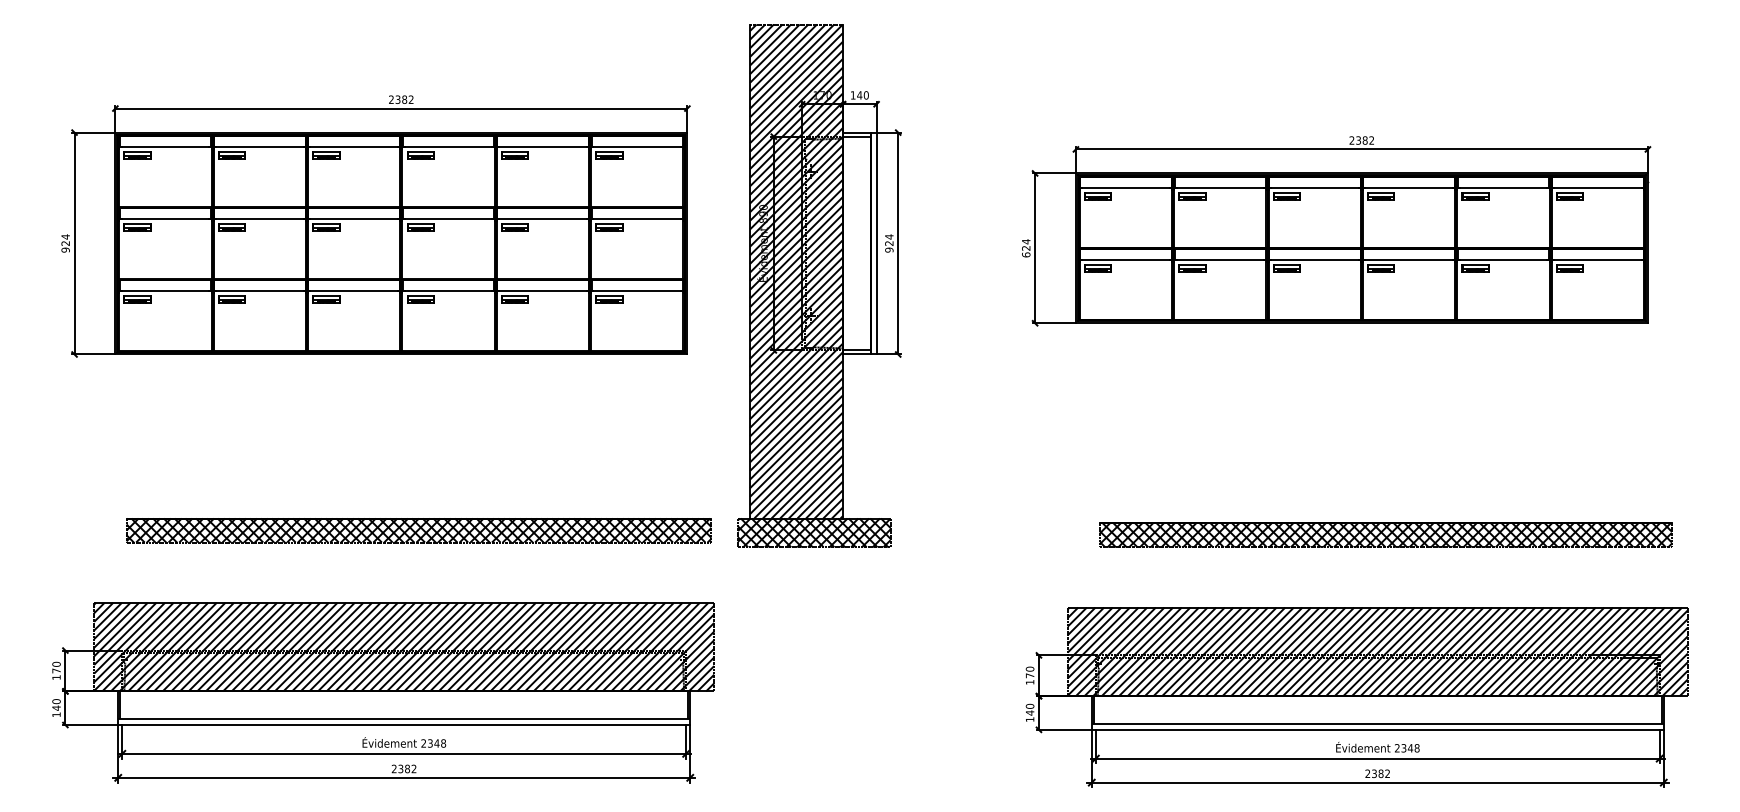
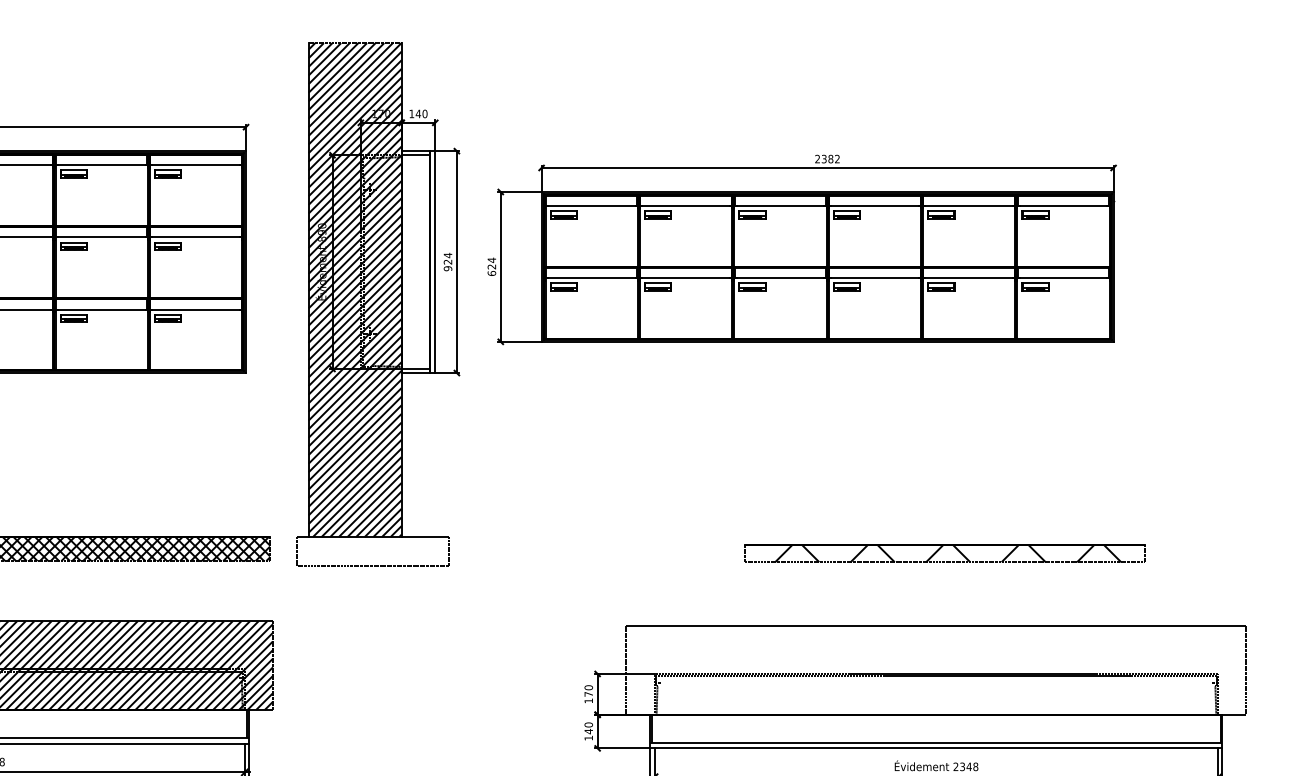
part: (1336, 231) -> (802, 250), moved
hatch: (814, 532) -> (373, 551), removed
part: (1385, 534) -> (944, 553), size x0.7
hatch: (1377, 651) -> (936, 670), removed

